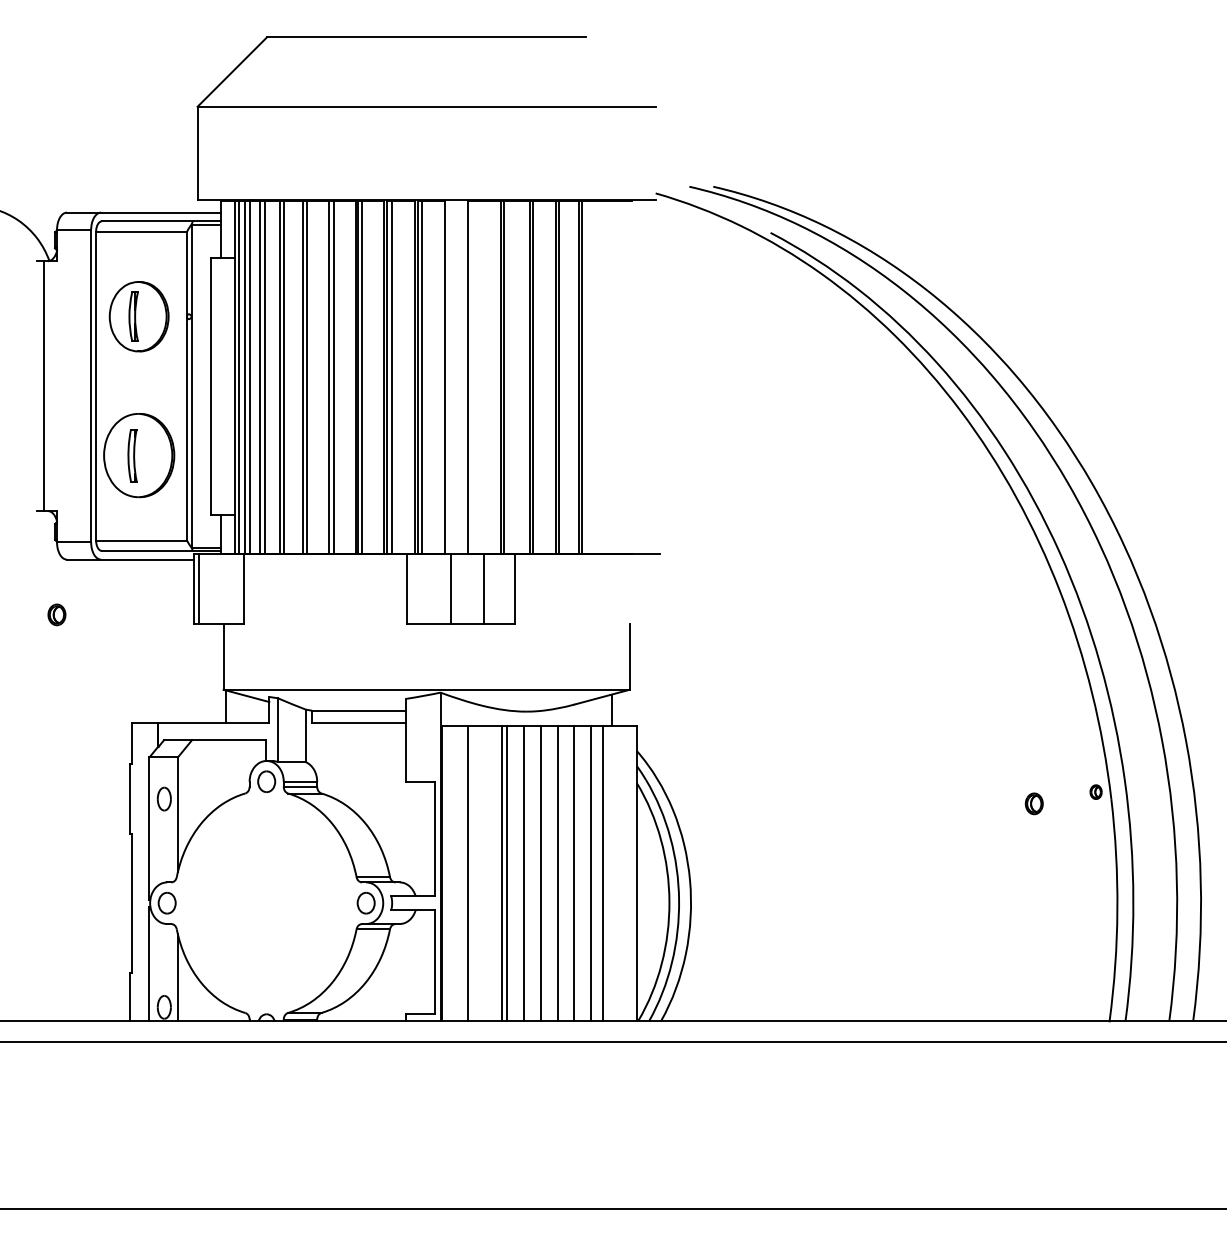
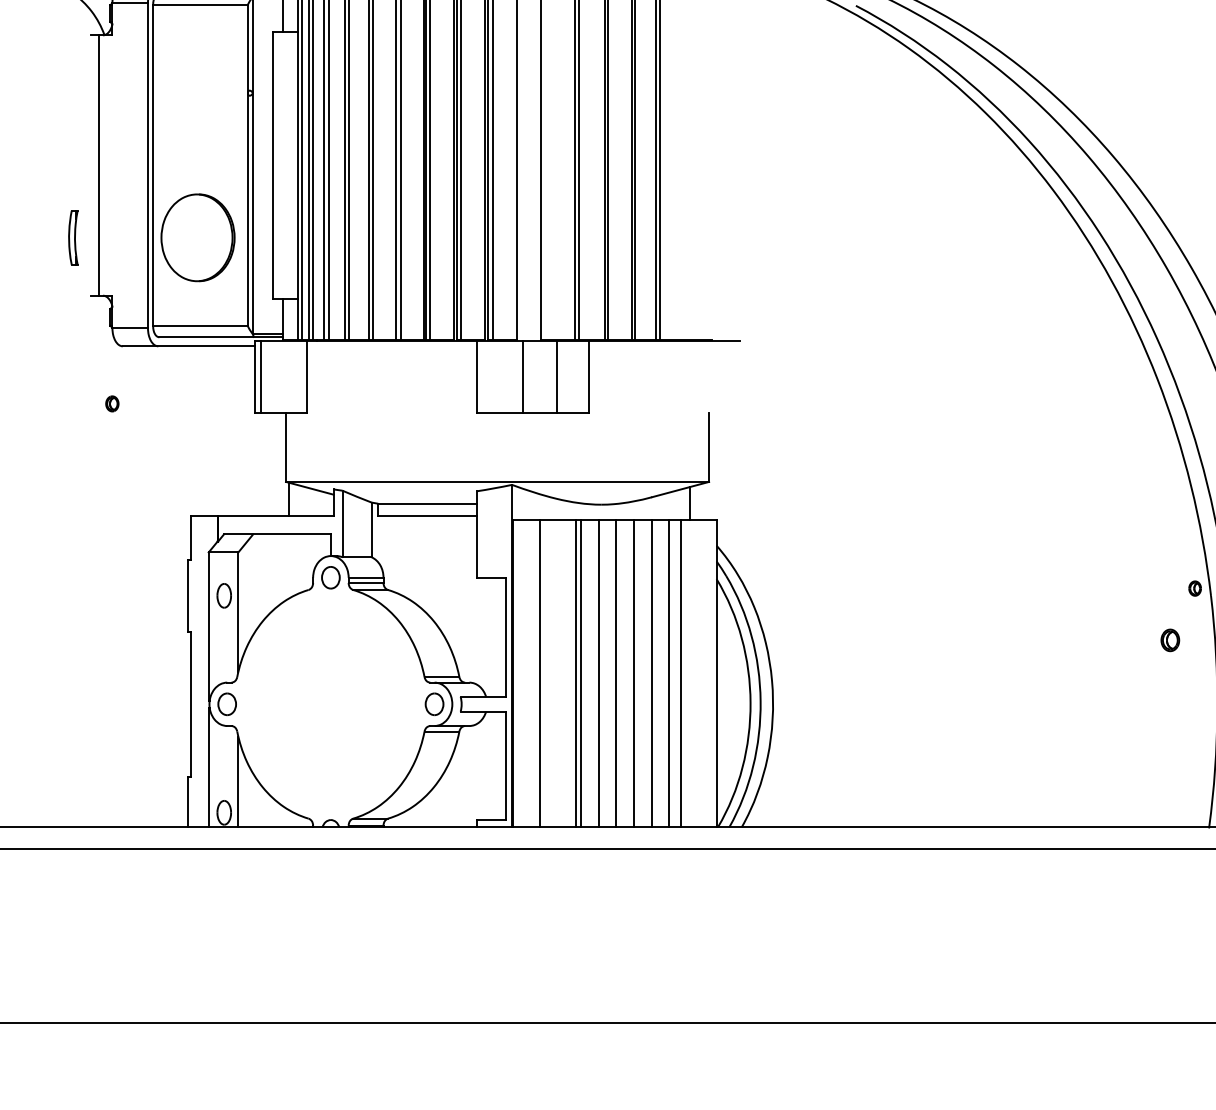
part: (138, 316) -> (197, 92), removed
part: (132, 455) -> (73, 237), moved
part: (56, 614) -> (111, 403), size x0.7
part: (1033, 803) -> (1169, 640), moved

